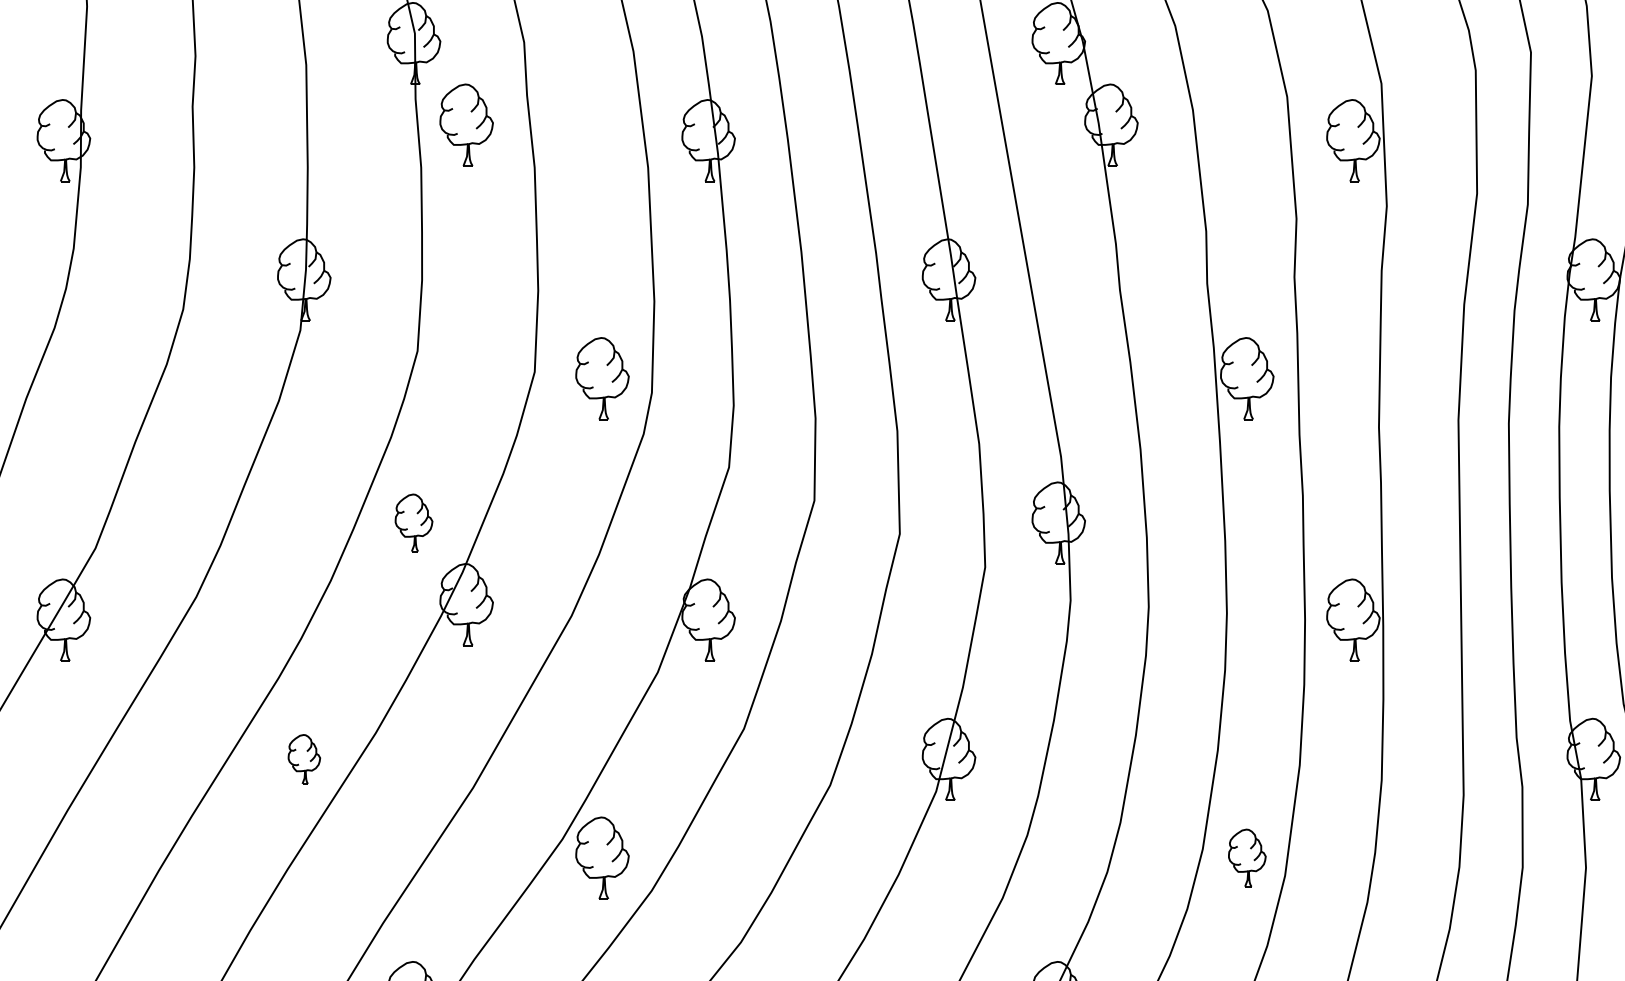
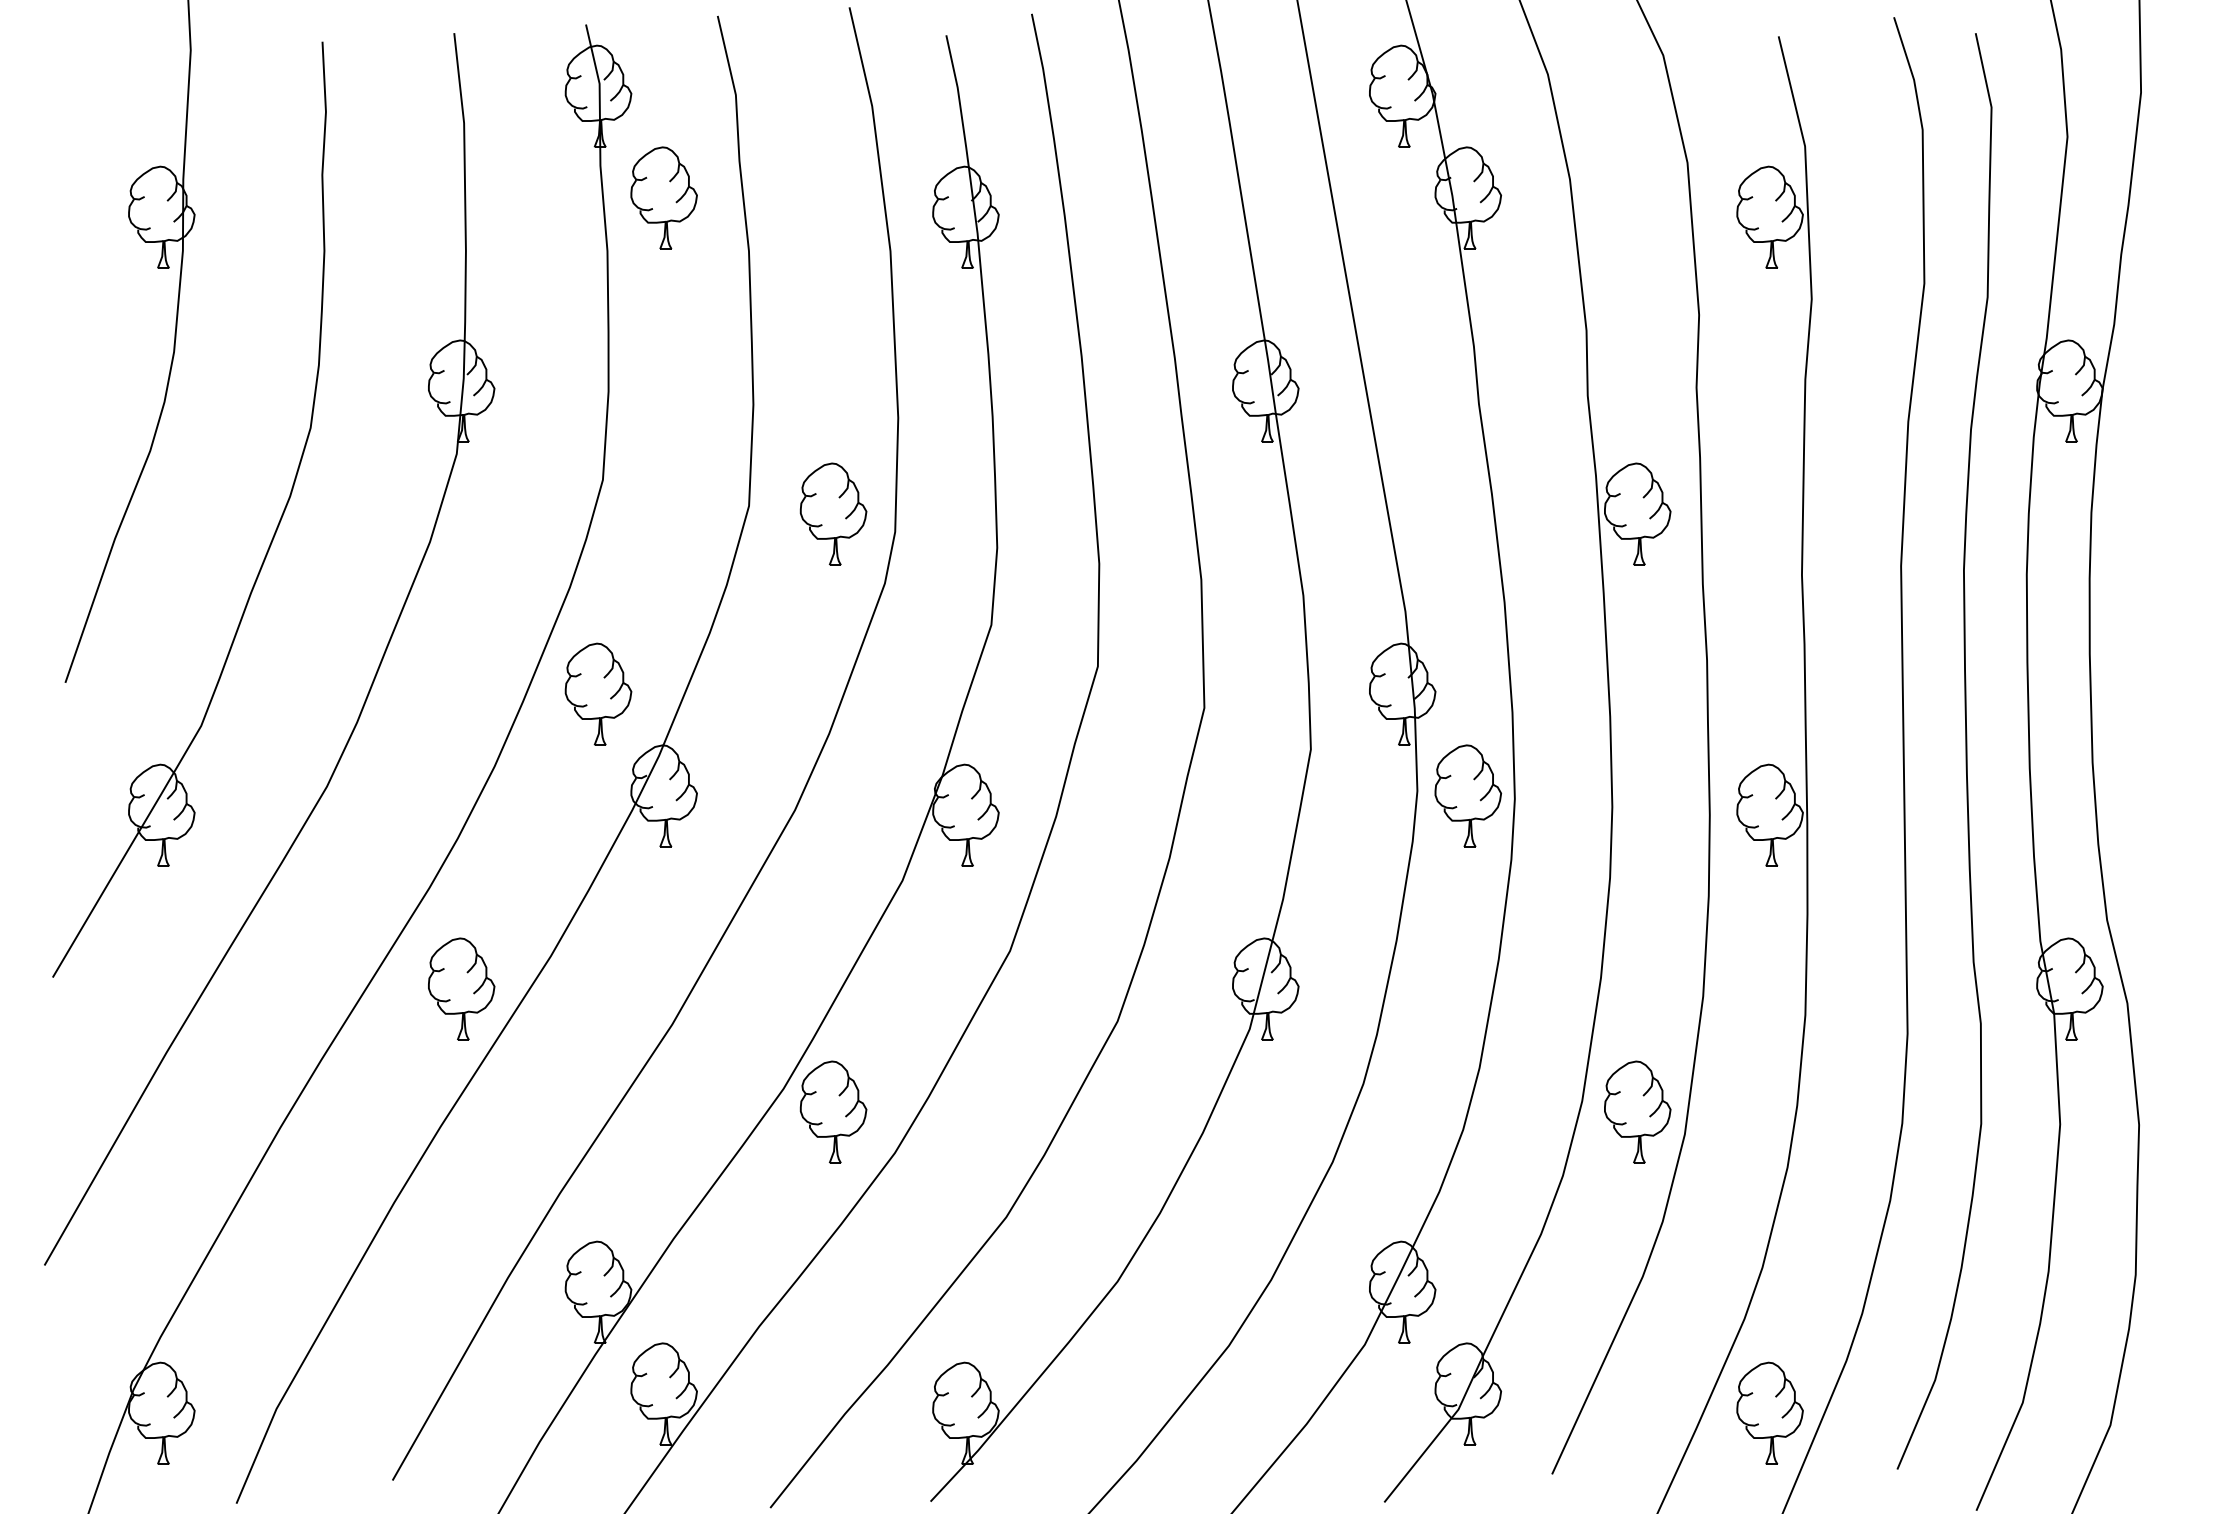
part: (414, 522) -> (598, 693), size x1.43
part: (1110, 604) -> (1467, 795), added
part: (304, 758) -> (461, 988), size x1.67
part: (1247, 857) -> (1637, 1111), size x1.43

